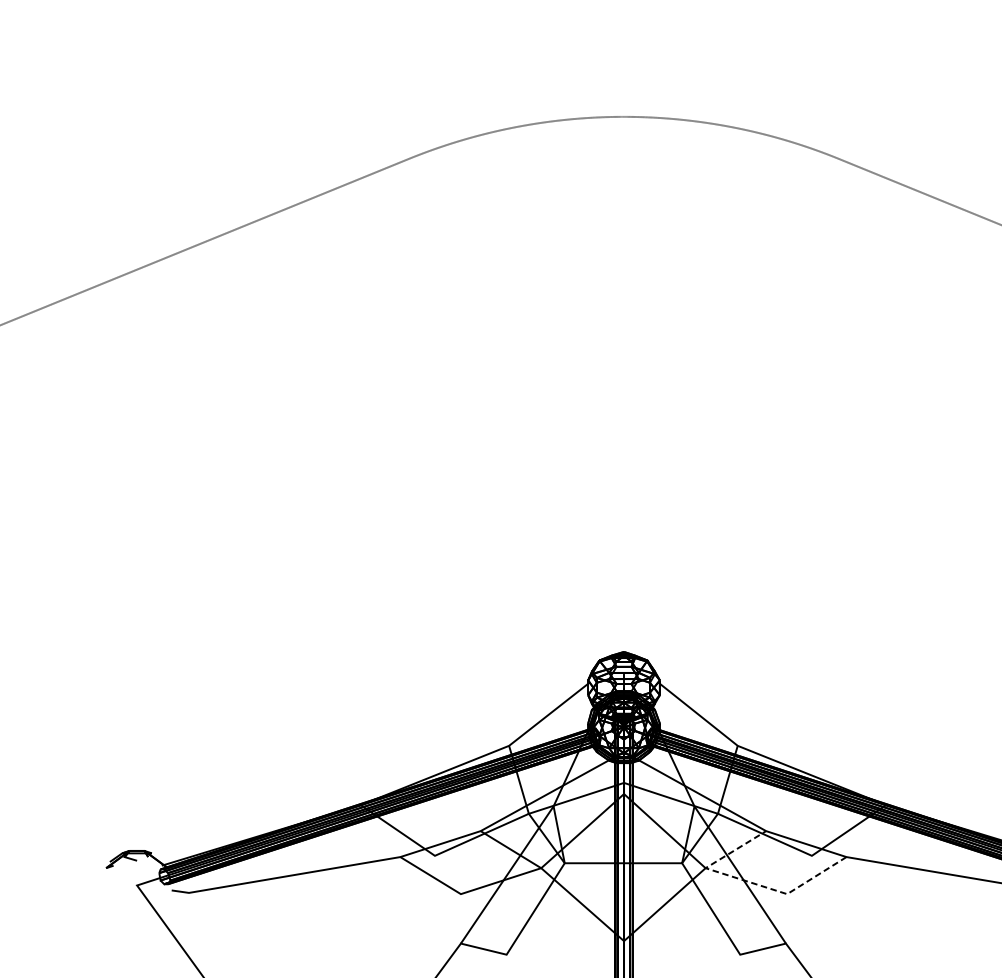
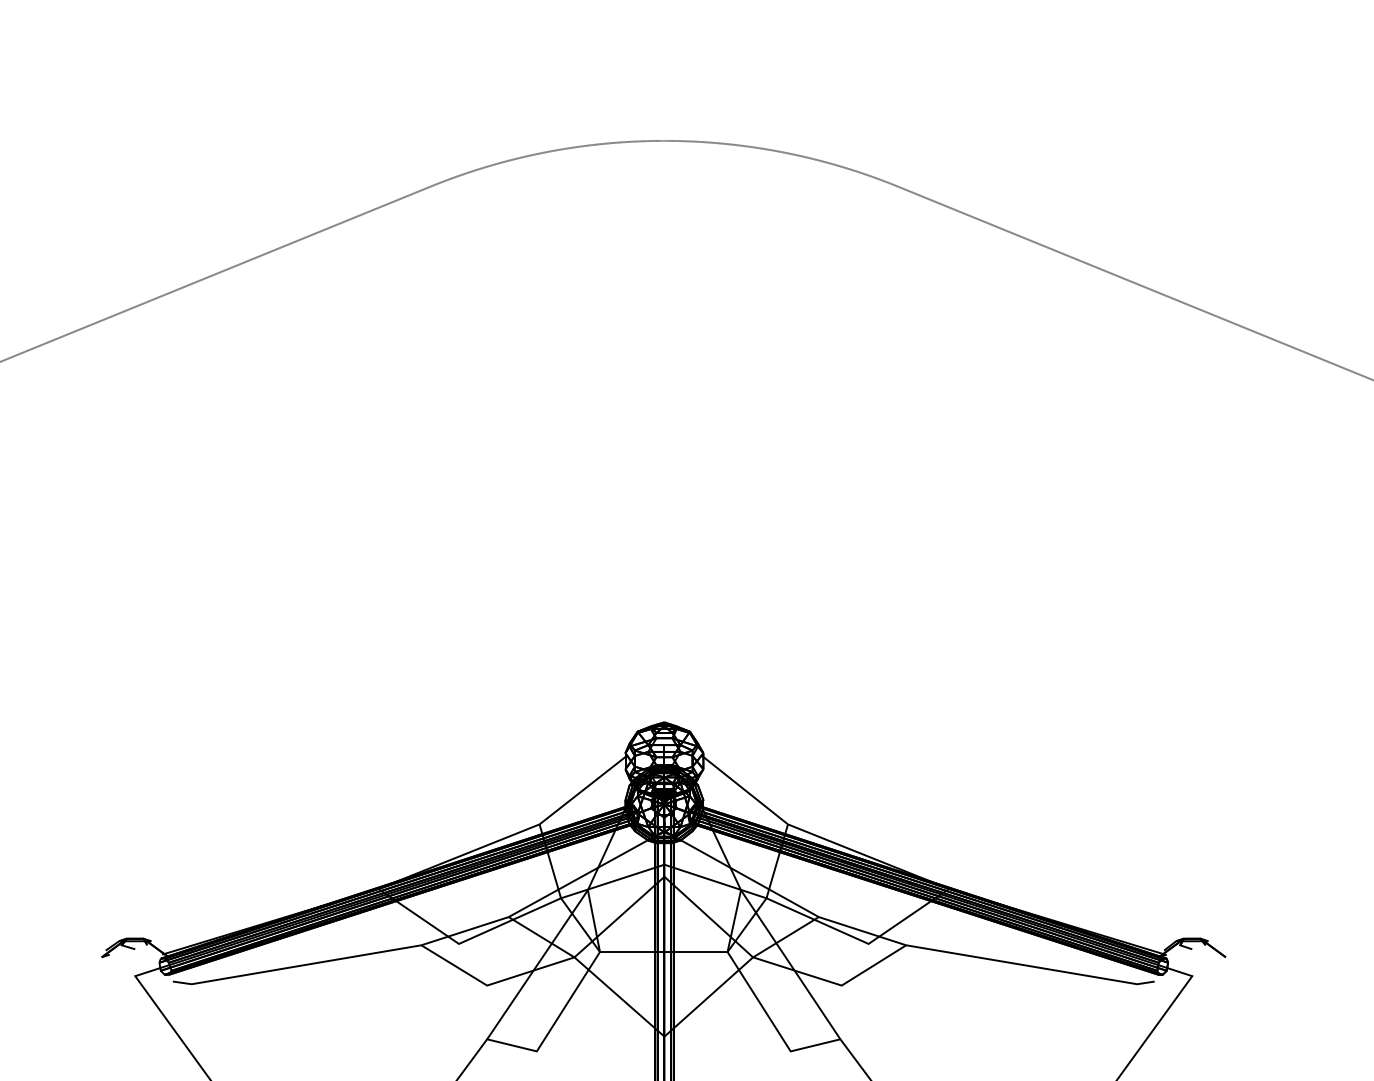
line: (745, 881) -> (796, 971), dashed -> solid

